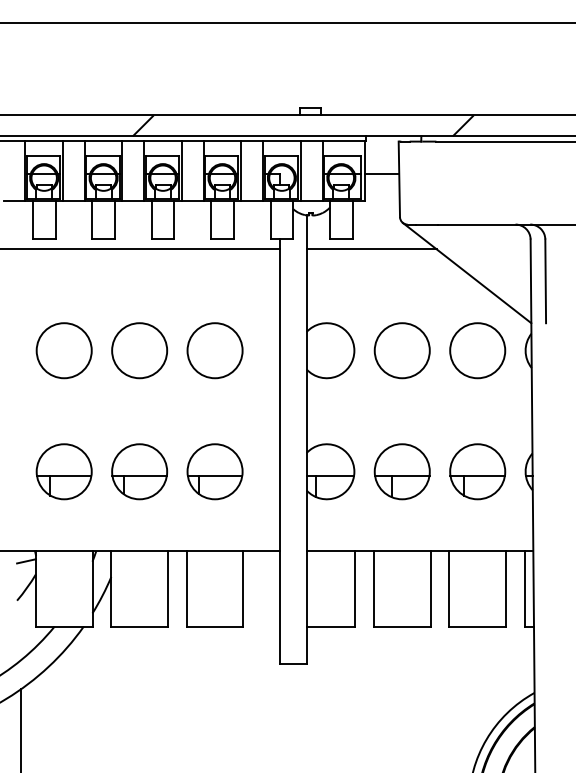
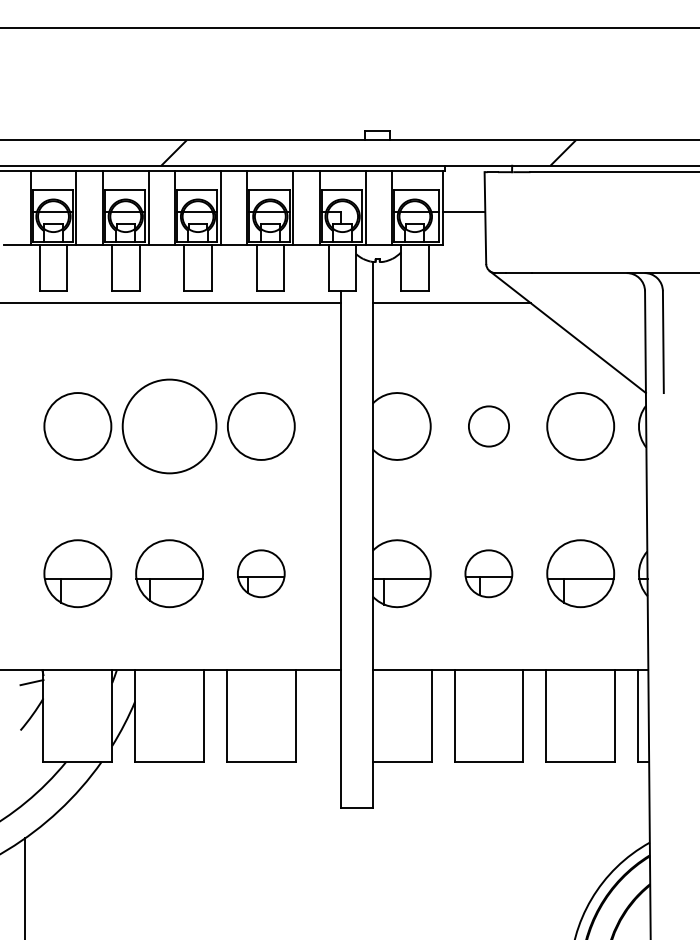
circle: (139, 350) -> (169, 426), size x1.4
circle: (401, 350) -> (488, 426), size x0.6
part: (214, 471) -> (260, 573), size x0.7
part: (401, 471) -> (488, 573), size x0.7

